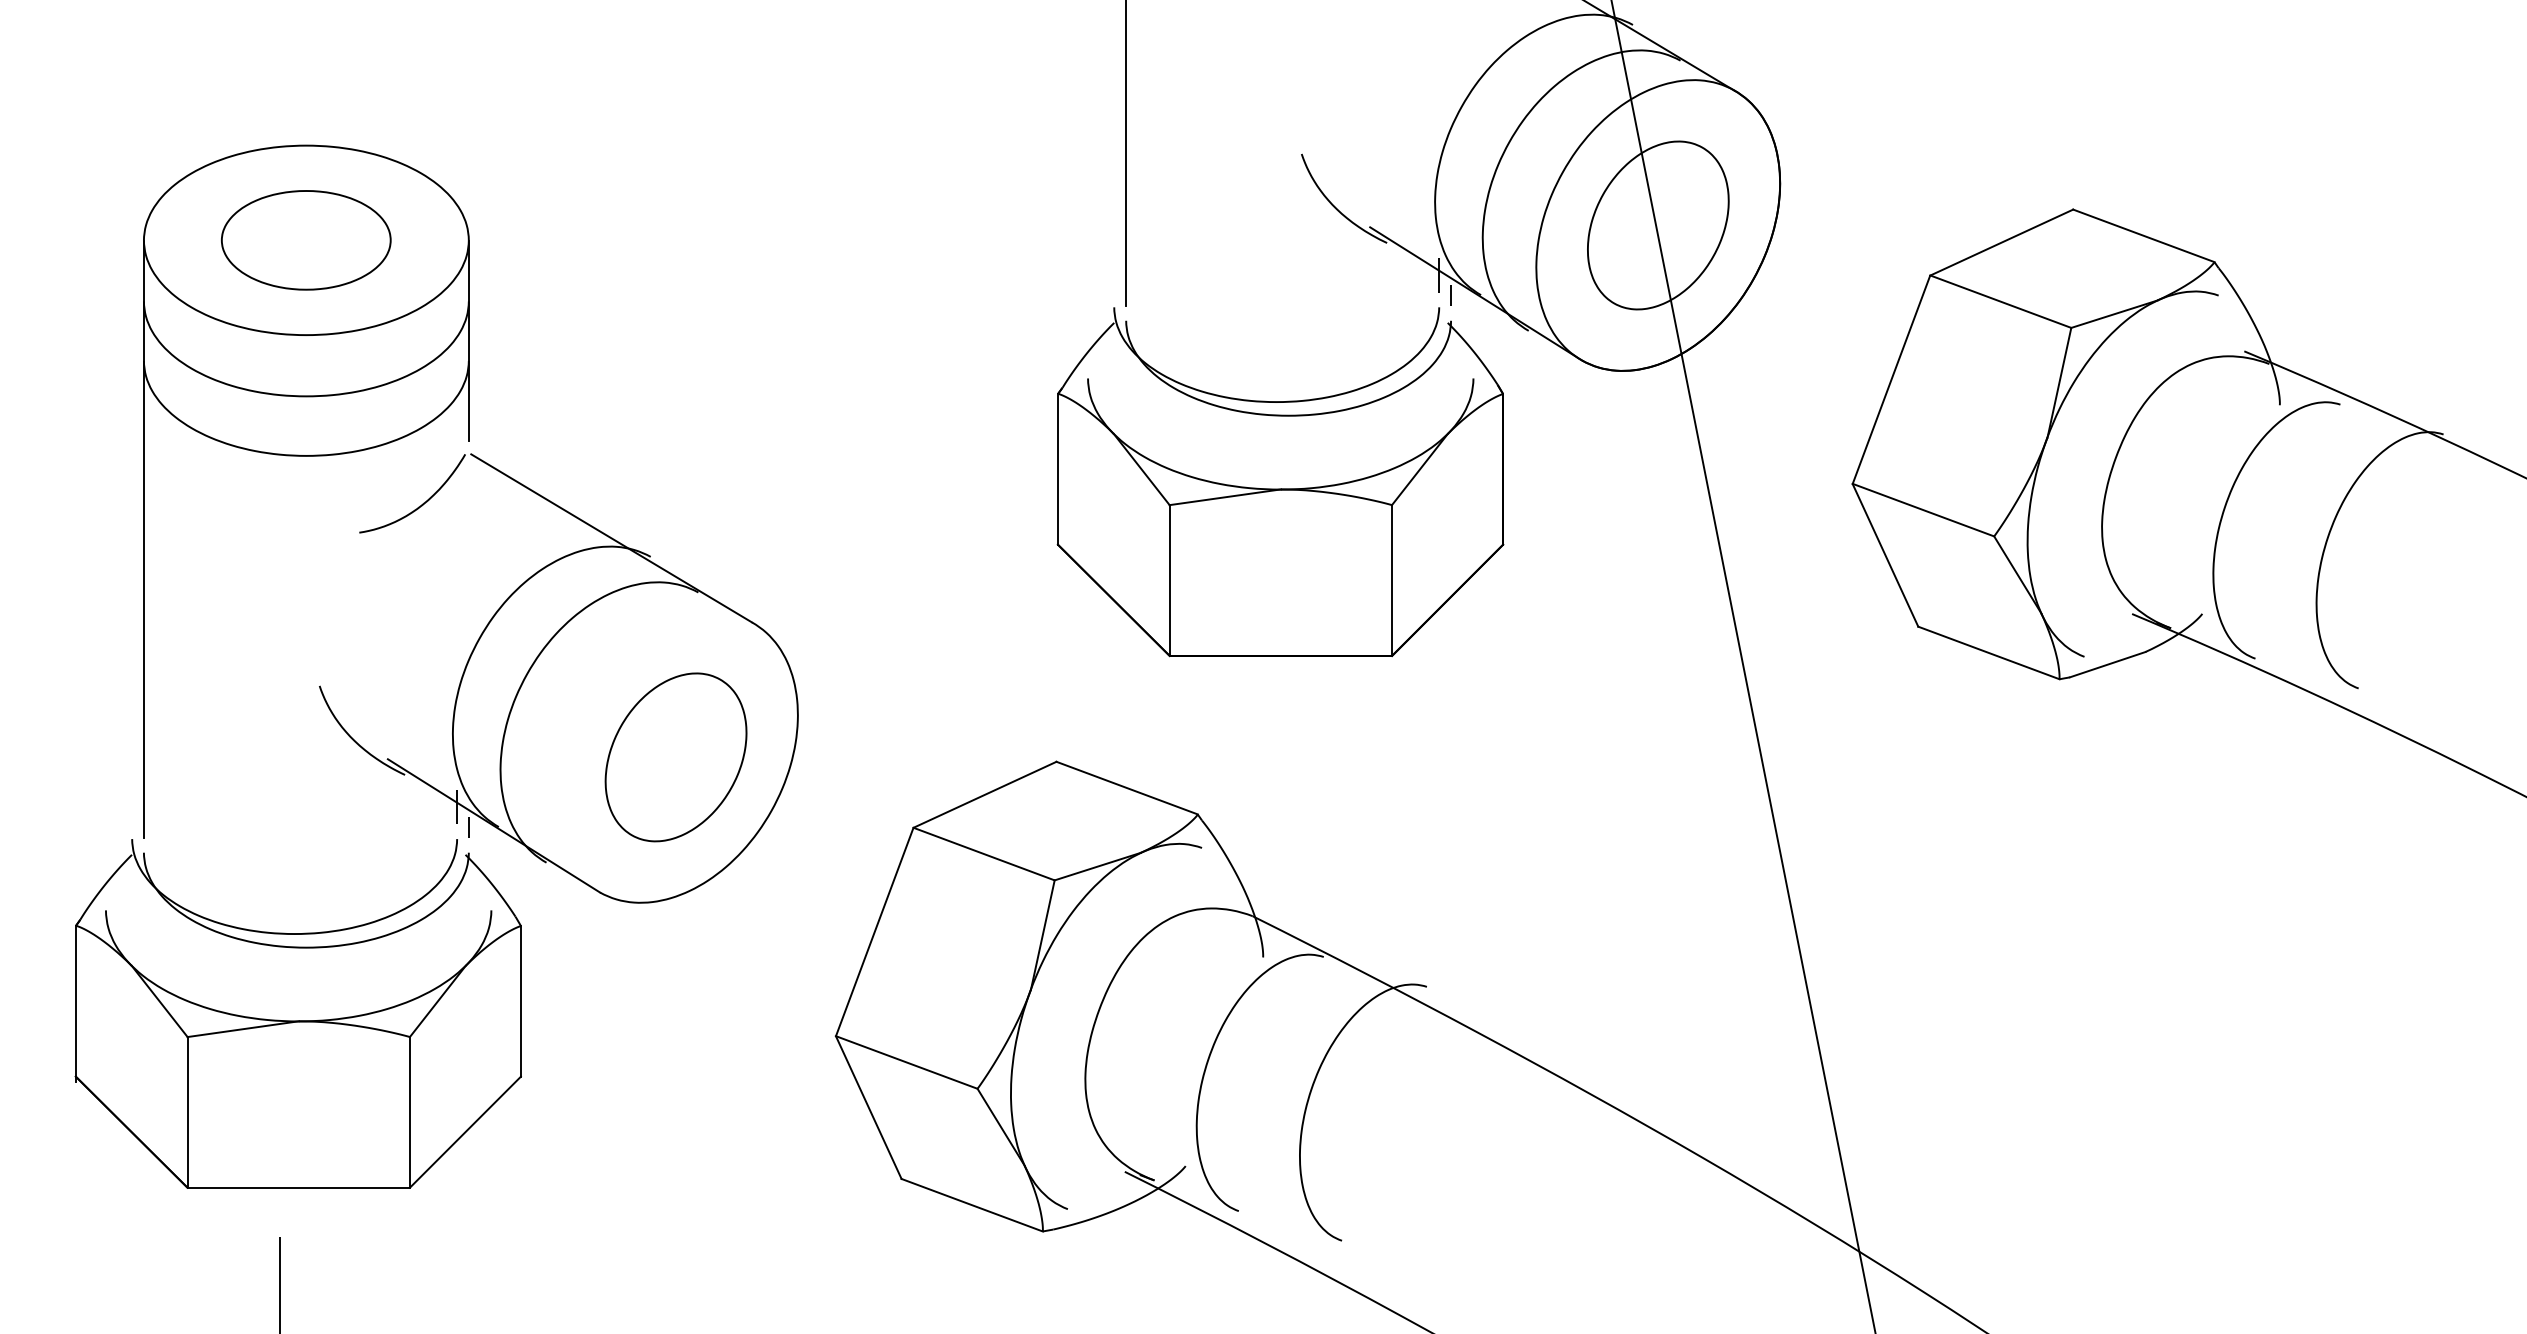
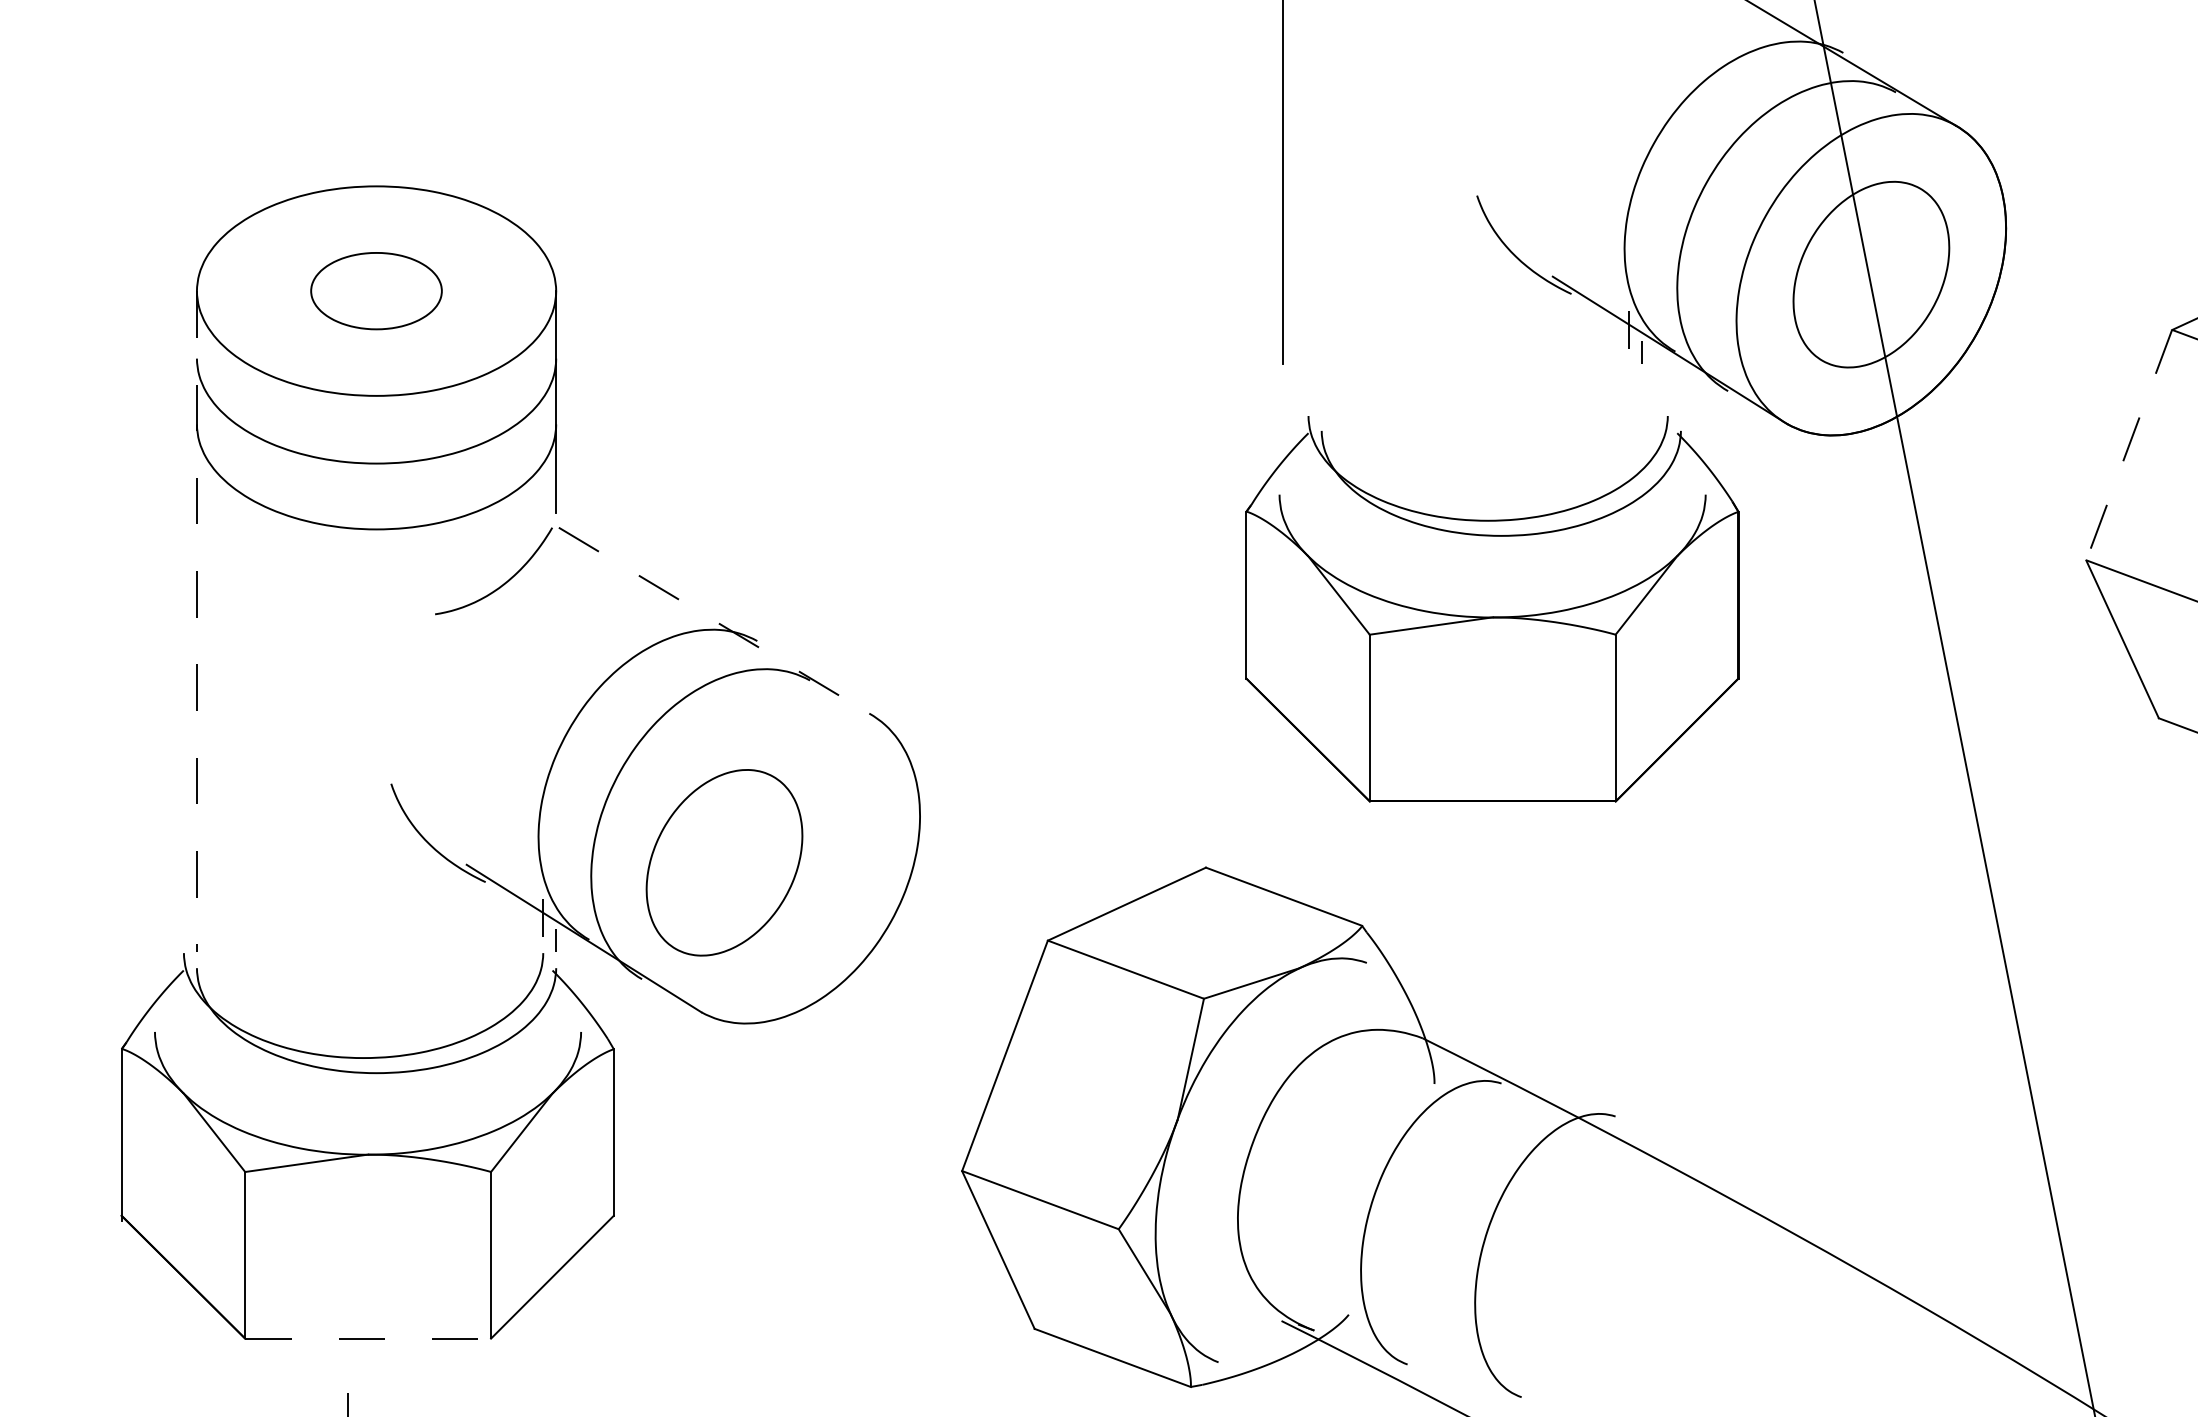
part: (306, 240) -> (376, 291), size x0.7
line: (1891, 380) -> (2129, 446), solid -> dashed
part: (1280, 482) -> (1492, 609), moved
line: (611, 538) -> (713, 620), solid -> dashed
line: (143, 539) -> (196, 621), solid -> dashed
part: (675, 757) -> (723, 862), moved
line: (299, 1187) -> (368, 1338), solid -> dashed

